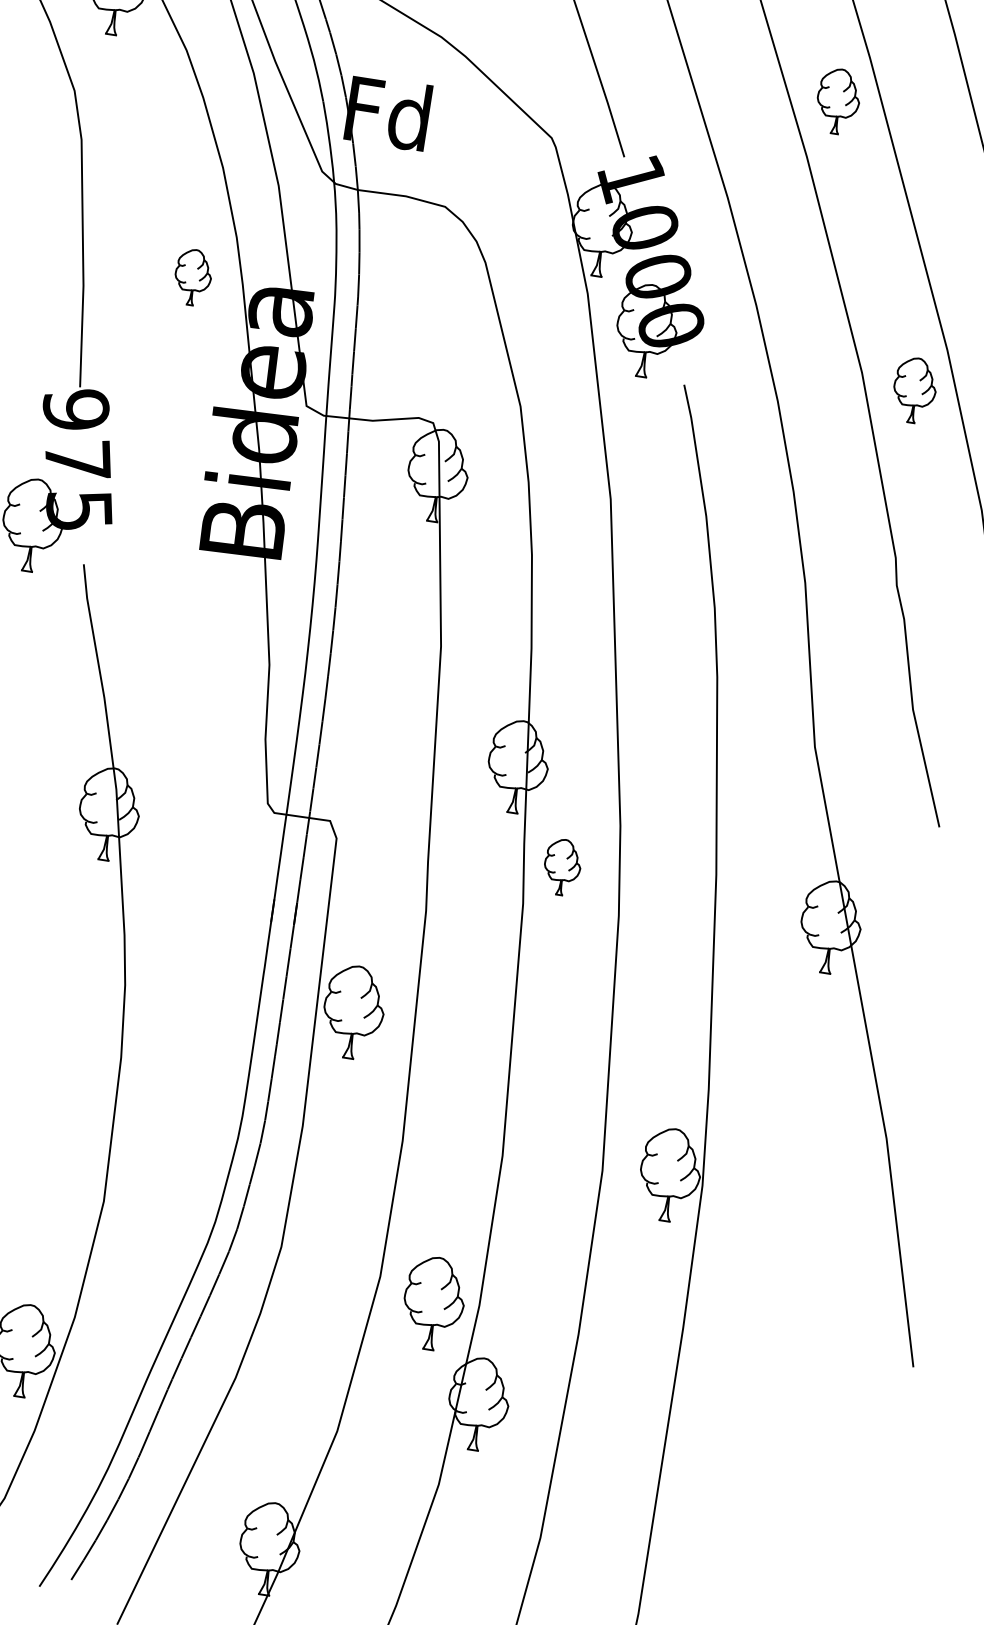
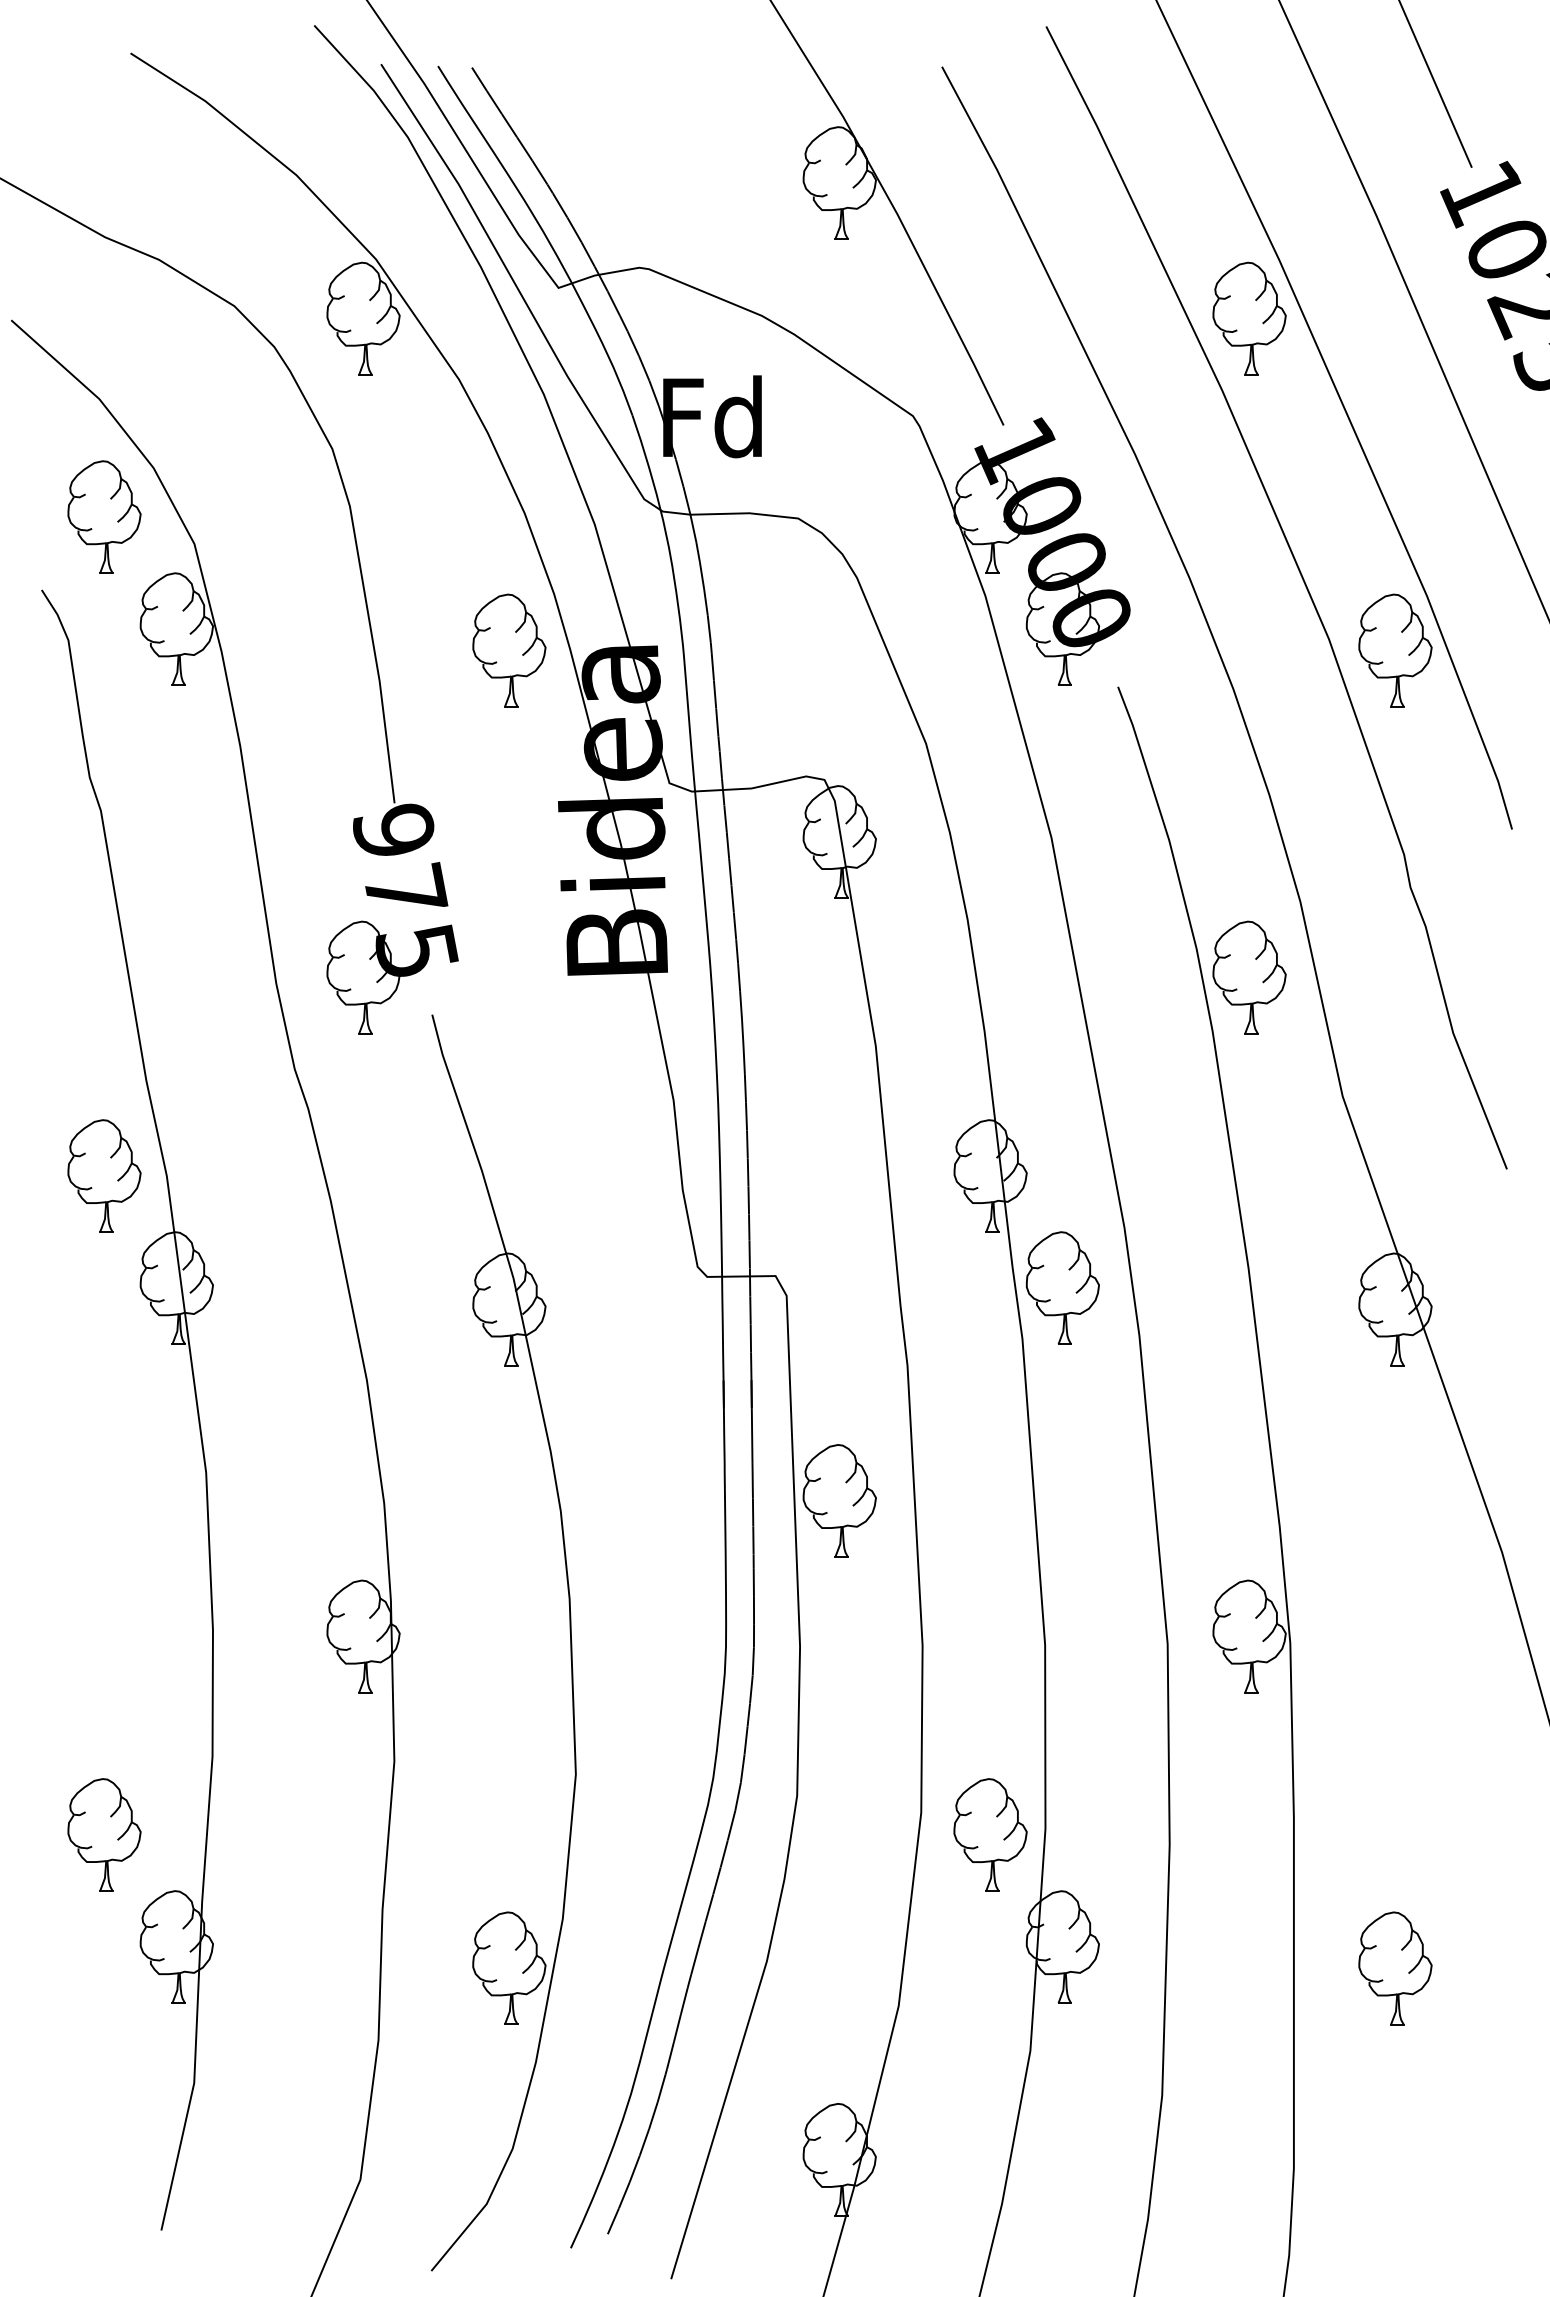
part: (838, 101) -> (1249, 318), size x1.43
part: (193, 277) -> (509, 650), size x1.67
part: (914, 390) -> (1395, 650), size x1.43
part: (754, 638) -> (1249, 977), added
part: (562, 866) -> (1062, 1287), size x1.67
part: (746, 1464) -> (1395, 1968), added

